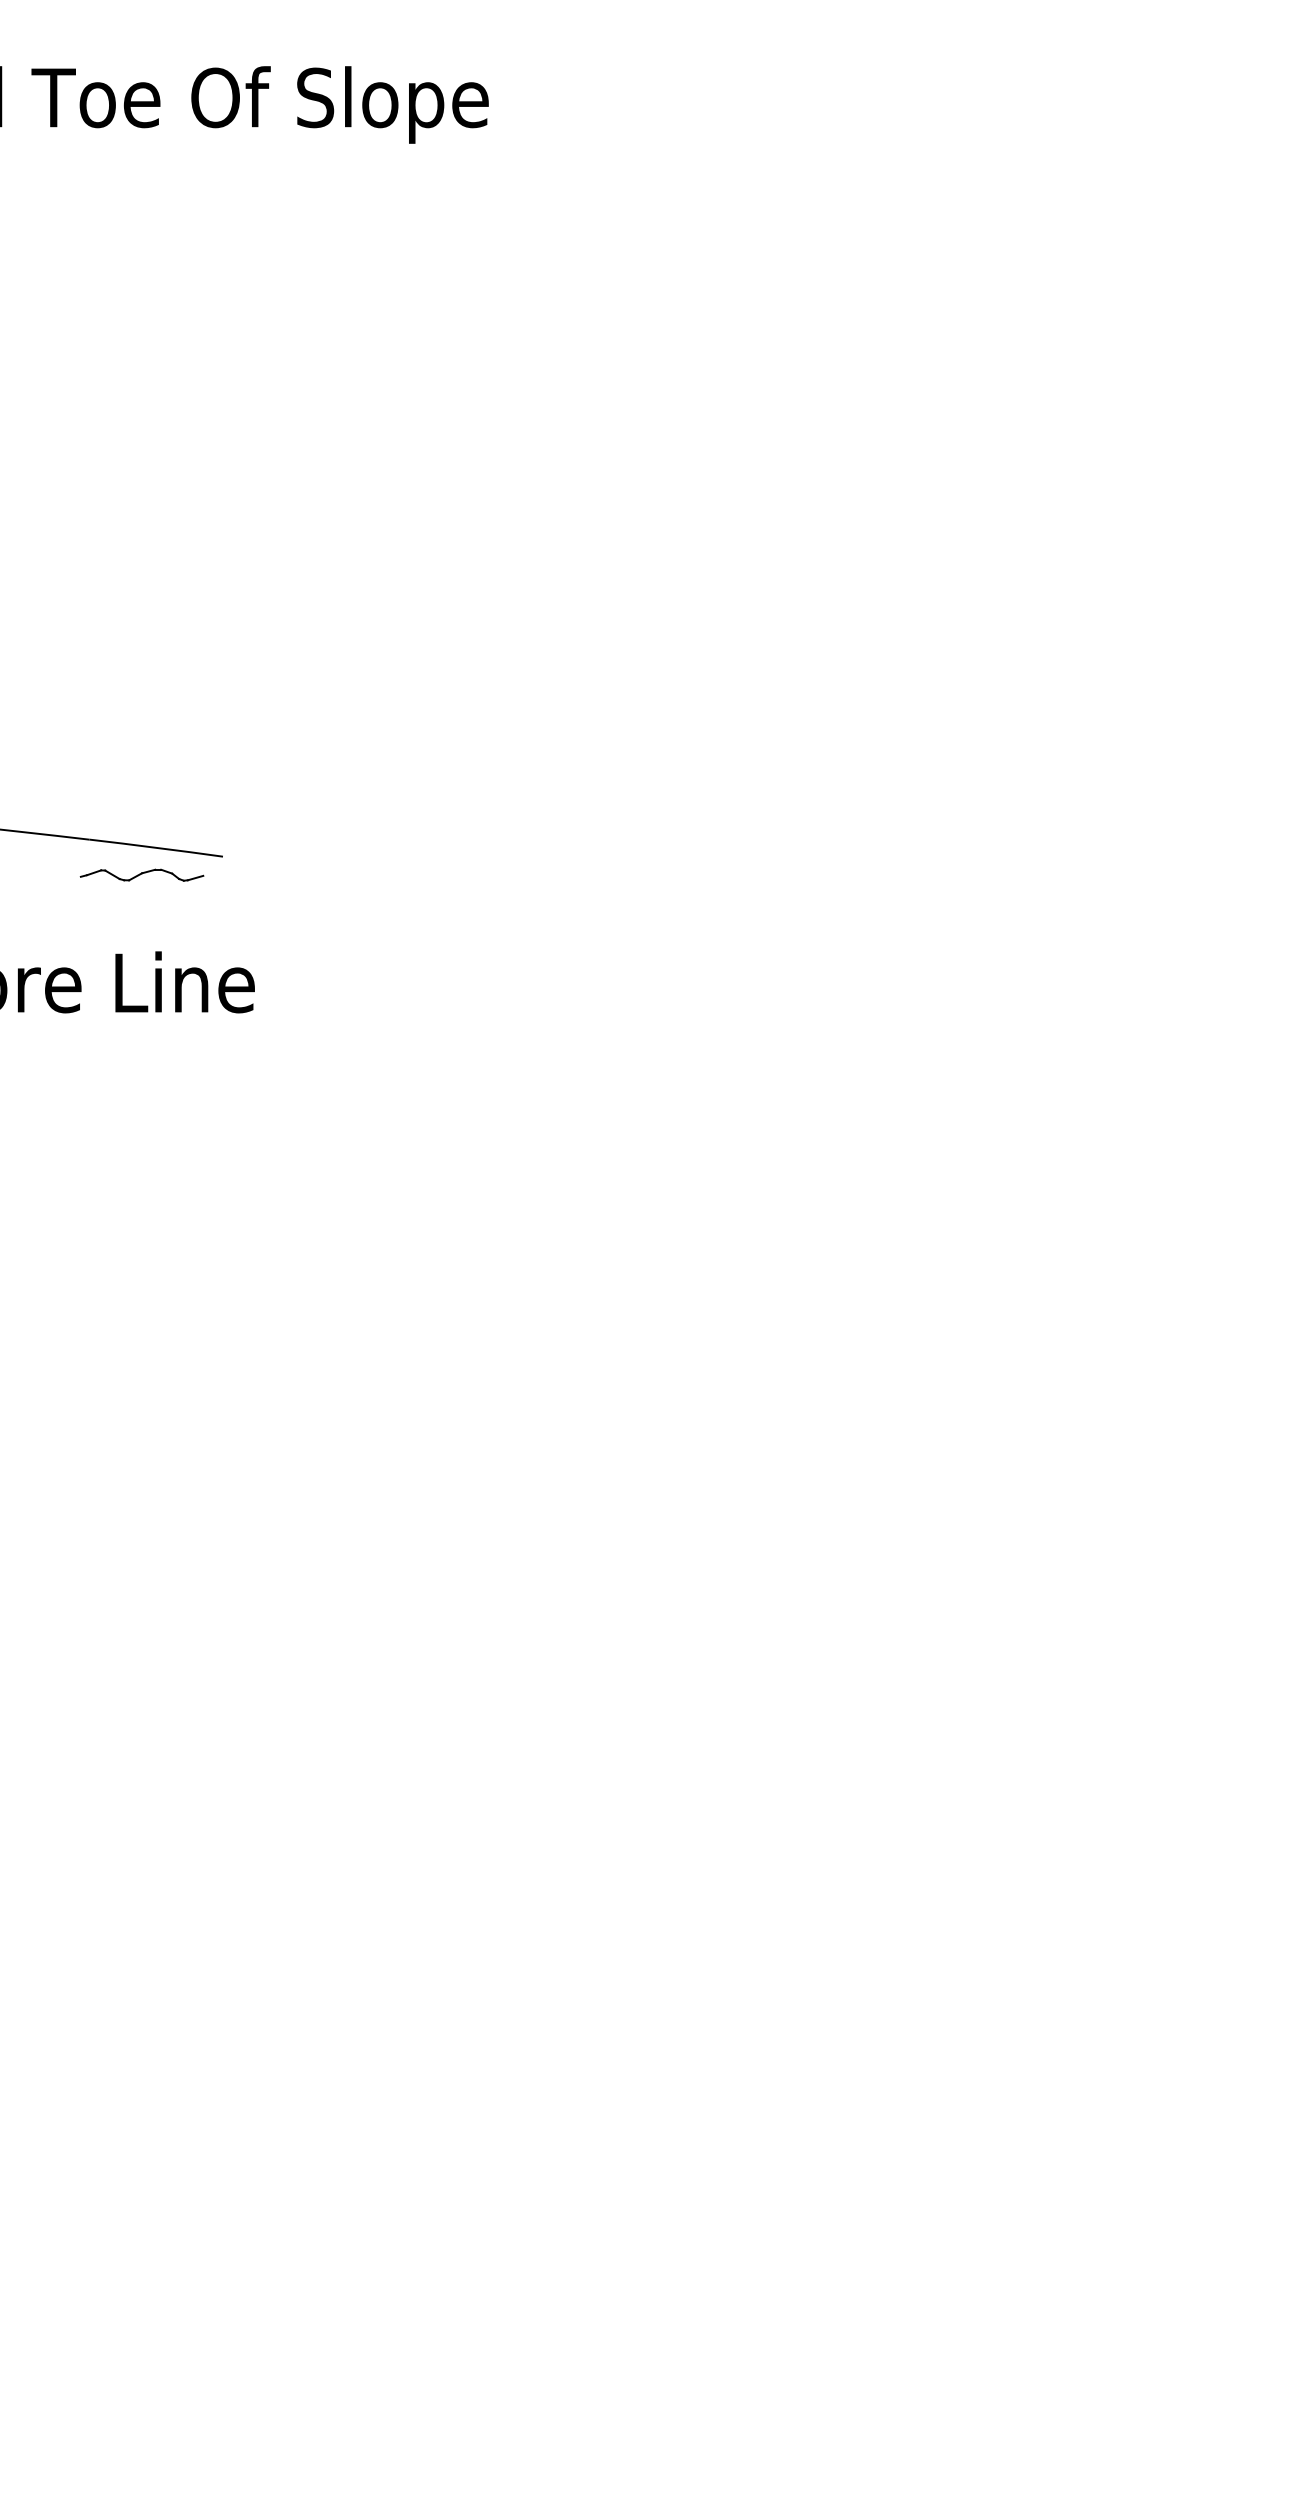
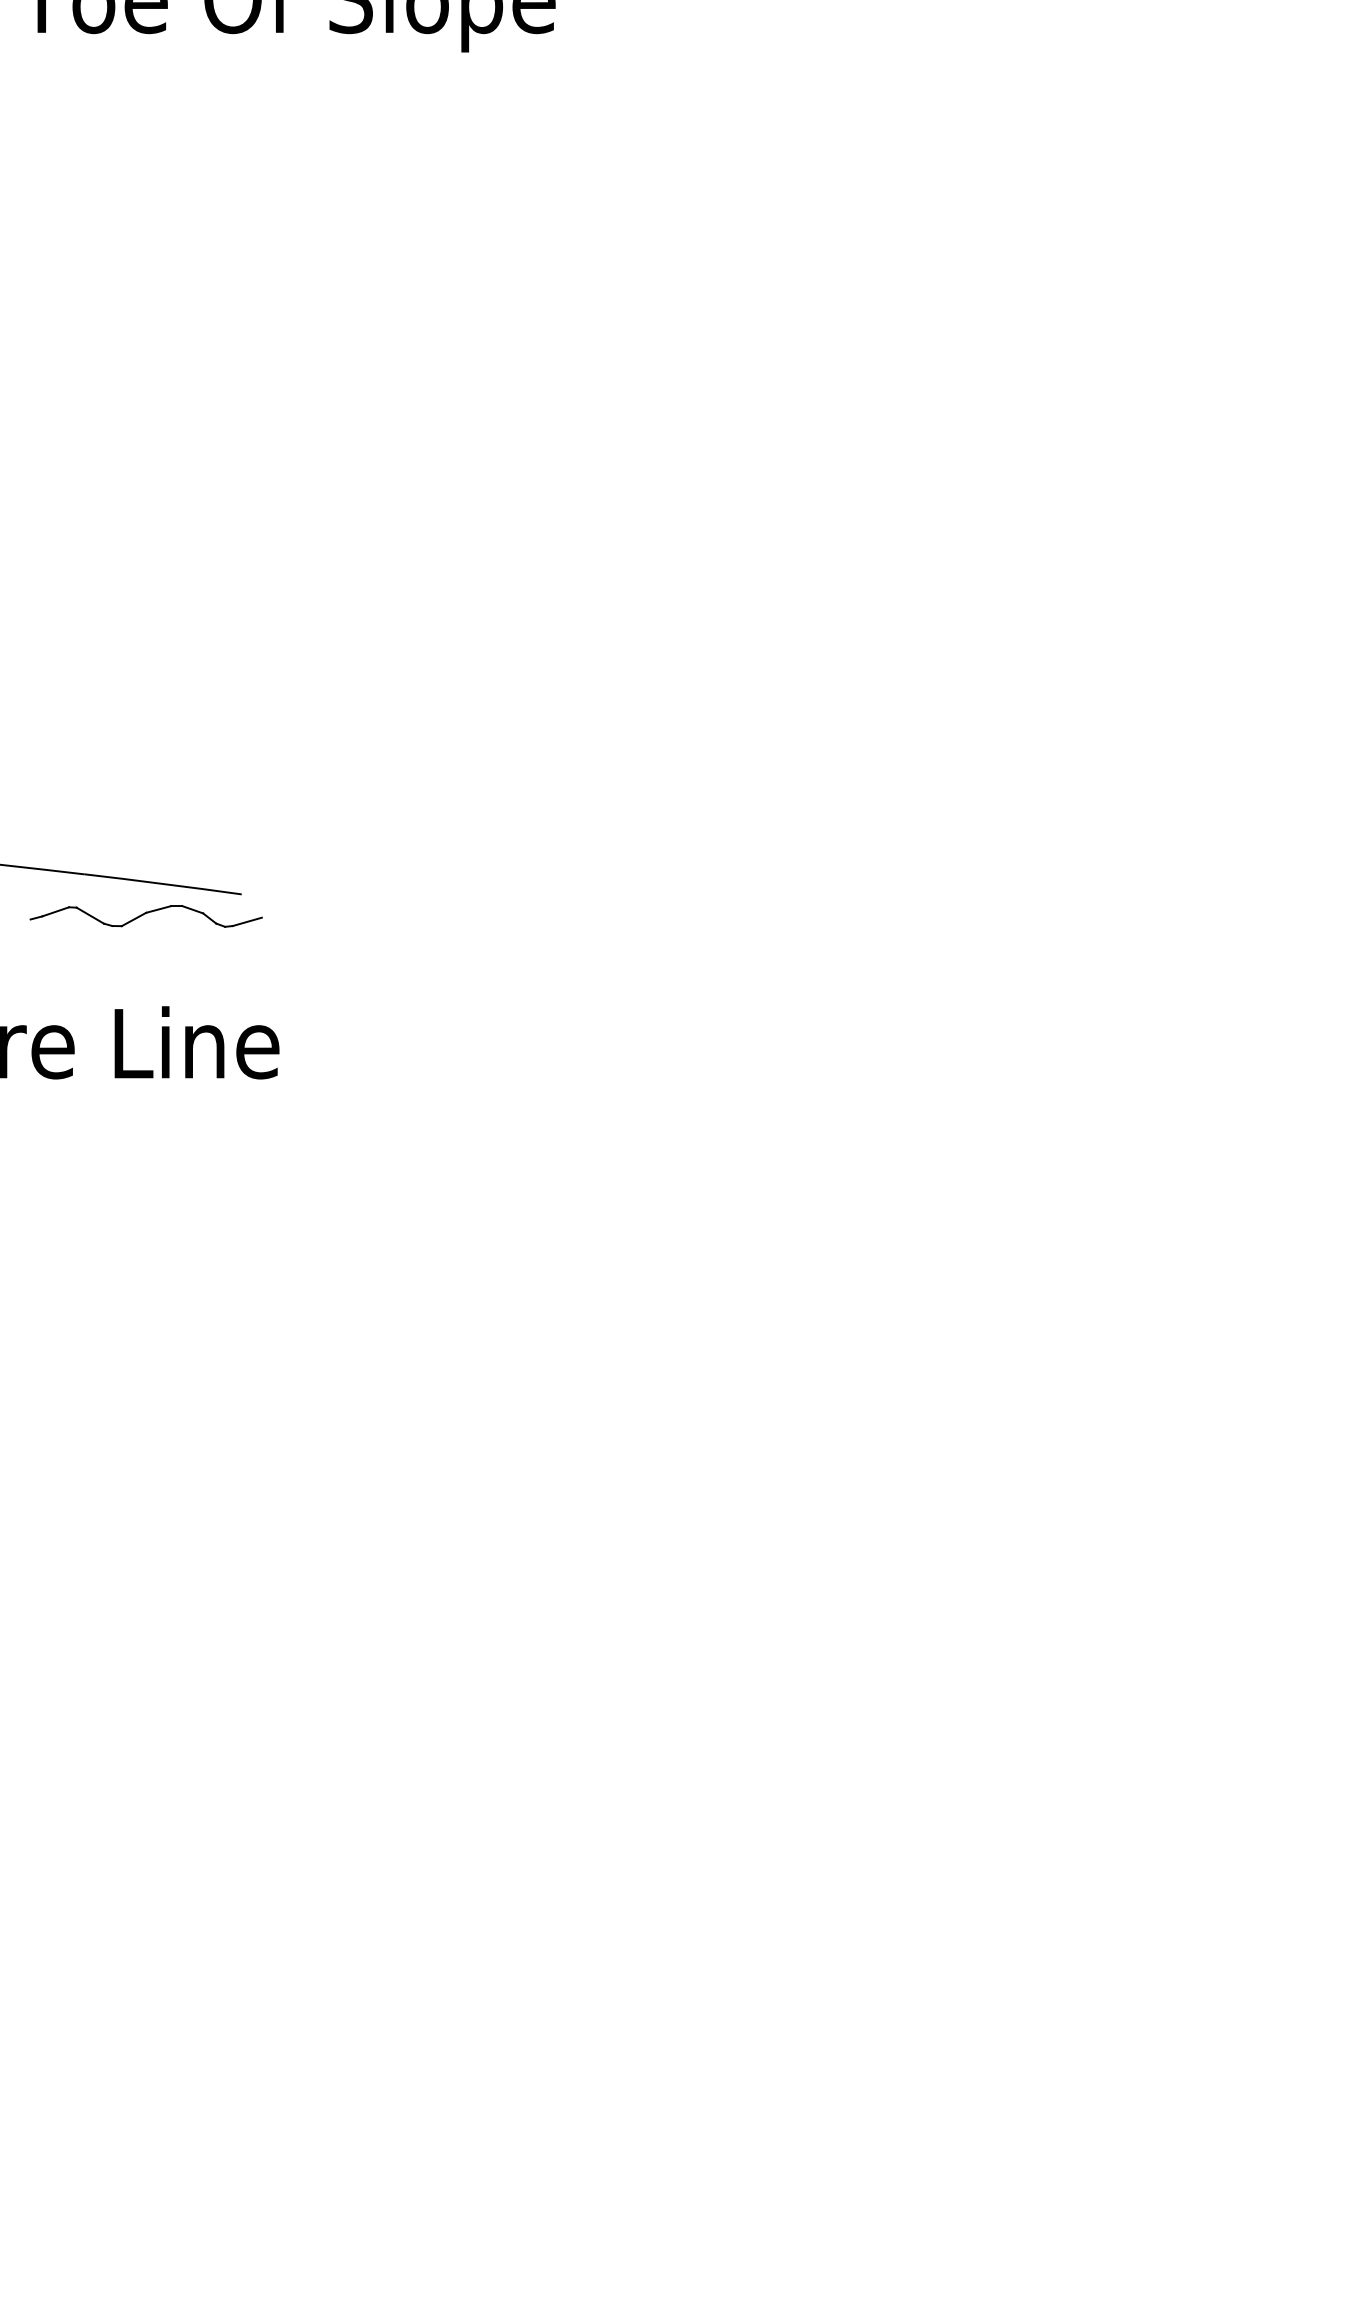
part: (141, 874) -> (145, 915), size x1.6

